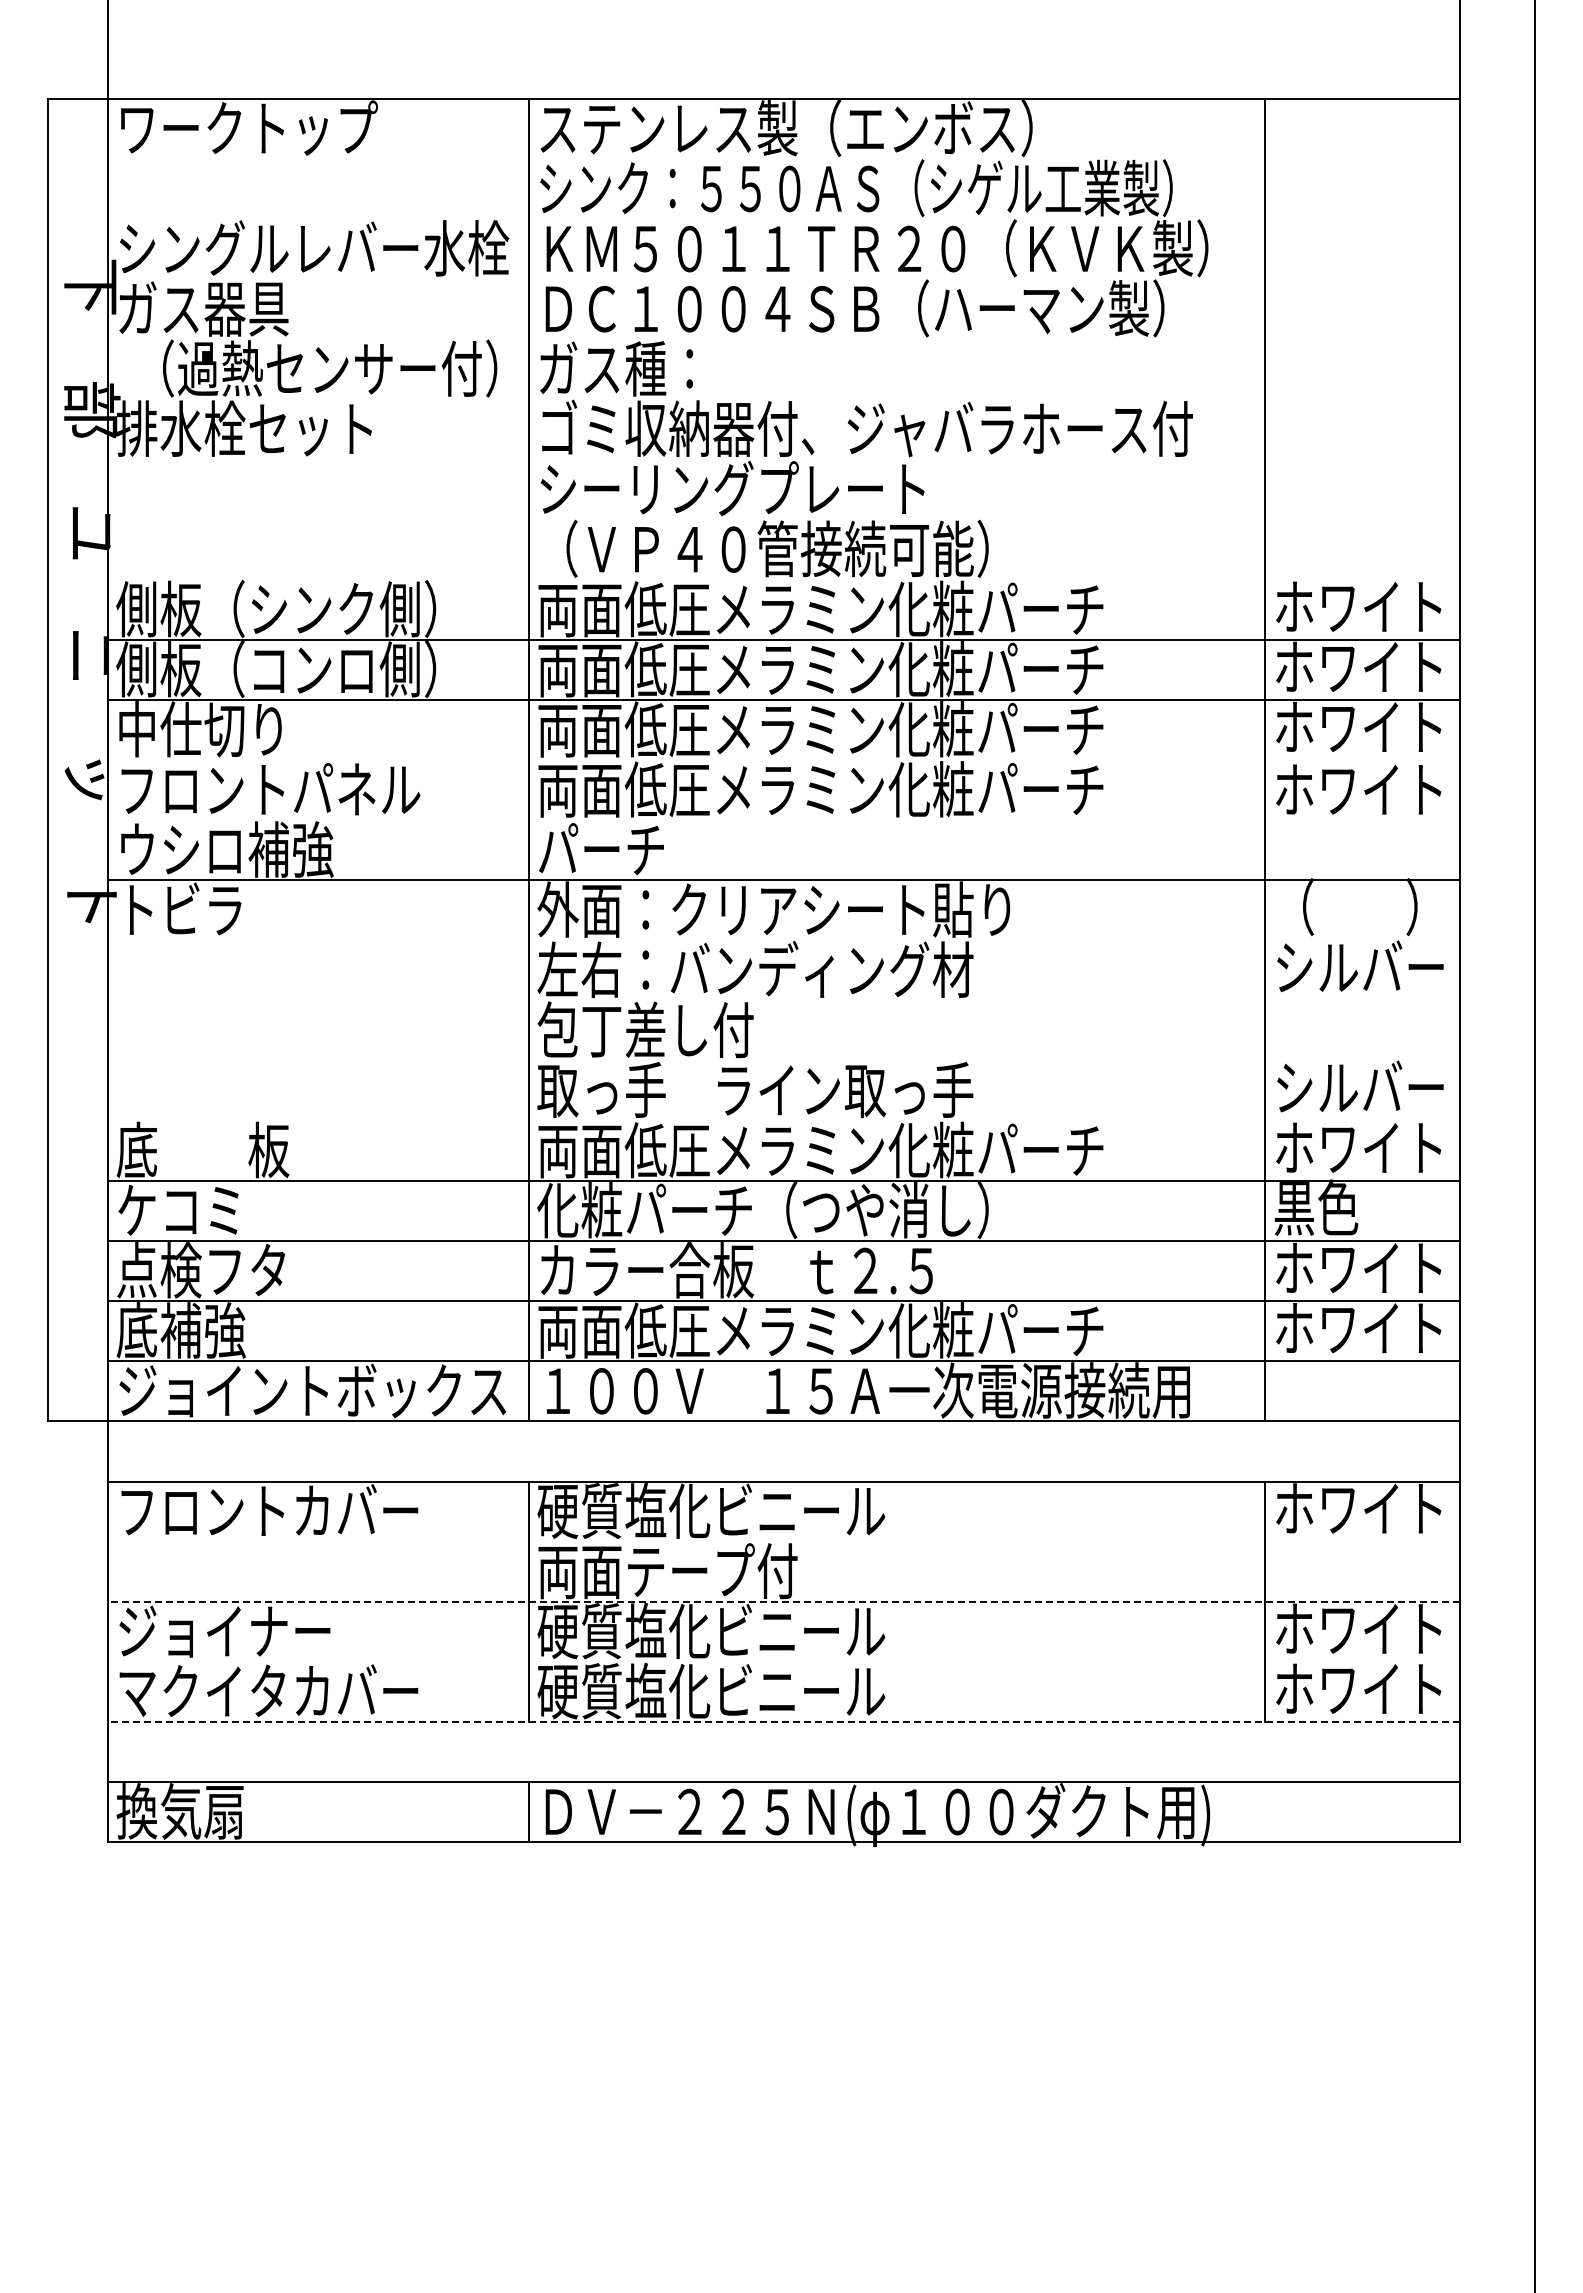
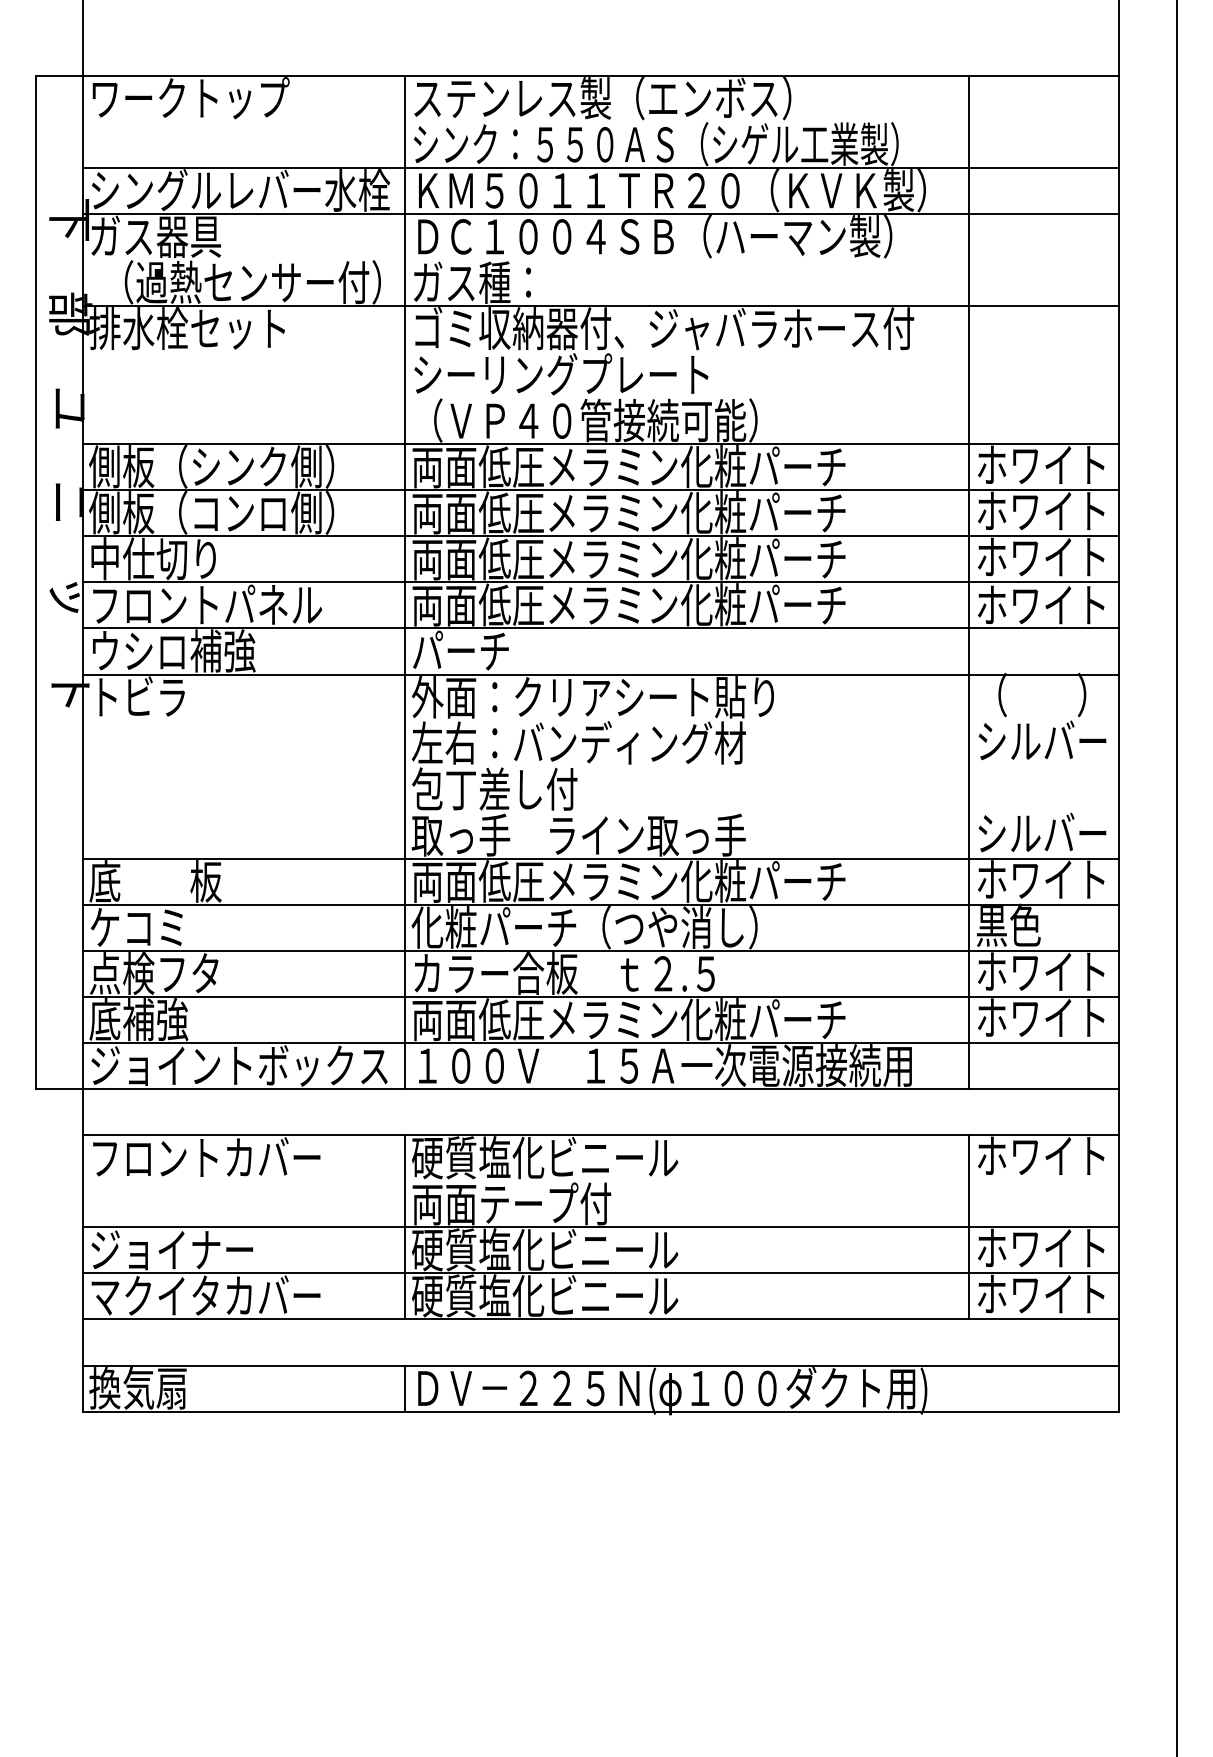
line: (783, 219) -> (600, 168), added
line: (783, 279) -> (600, 214), added
line: (783, 399) -> (600, 306), added
line: (783, 579) -> (600, 444), added
line: (783, 760) -> (600, 582), added
line: (783, 820) -> (600, 628), added
line: (783, 1120) -> (600, 858), added
line: (783, 1601) -> (600, 1227), dashed -> solid
line: (783, 1661) -> (600, 1273), added
line: (783, 1721) -> (600, 1319), dashed -> solid

